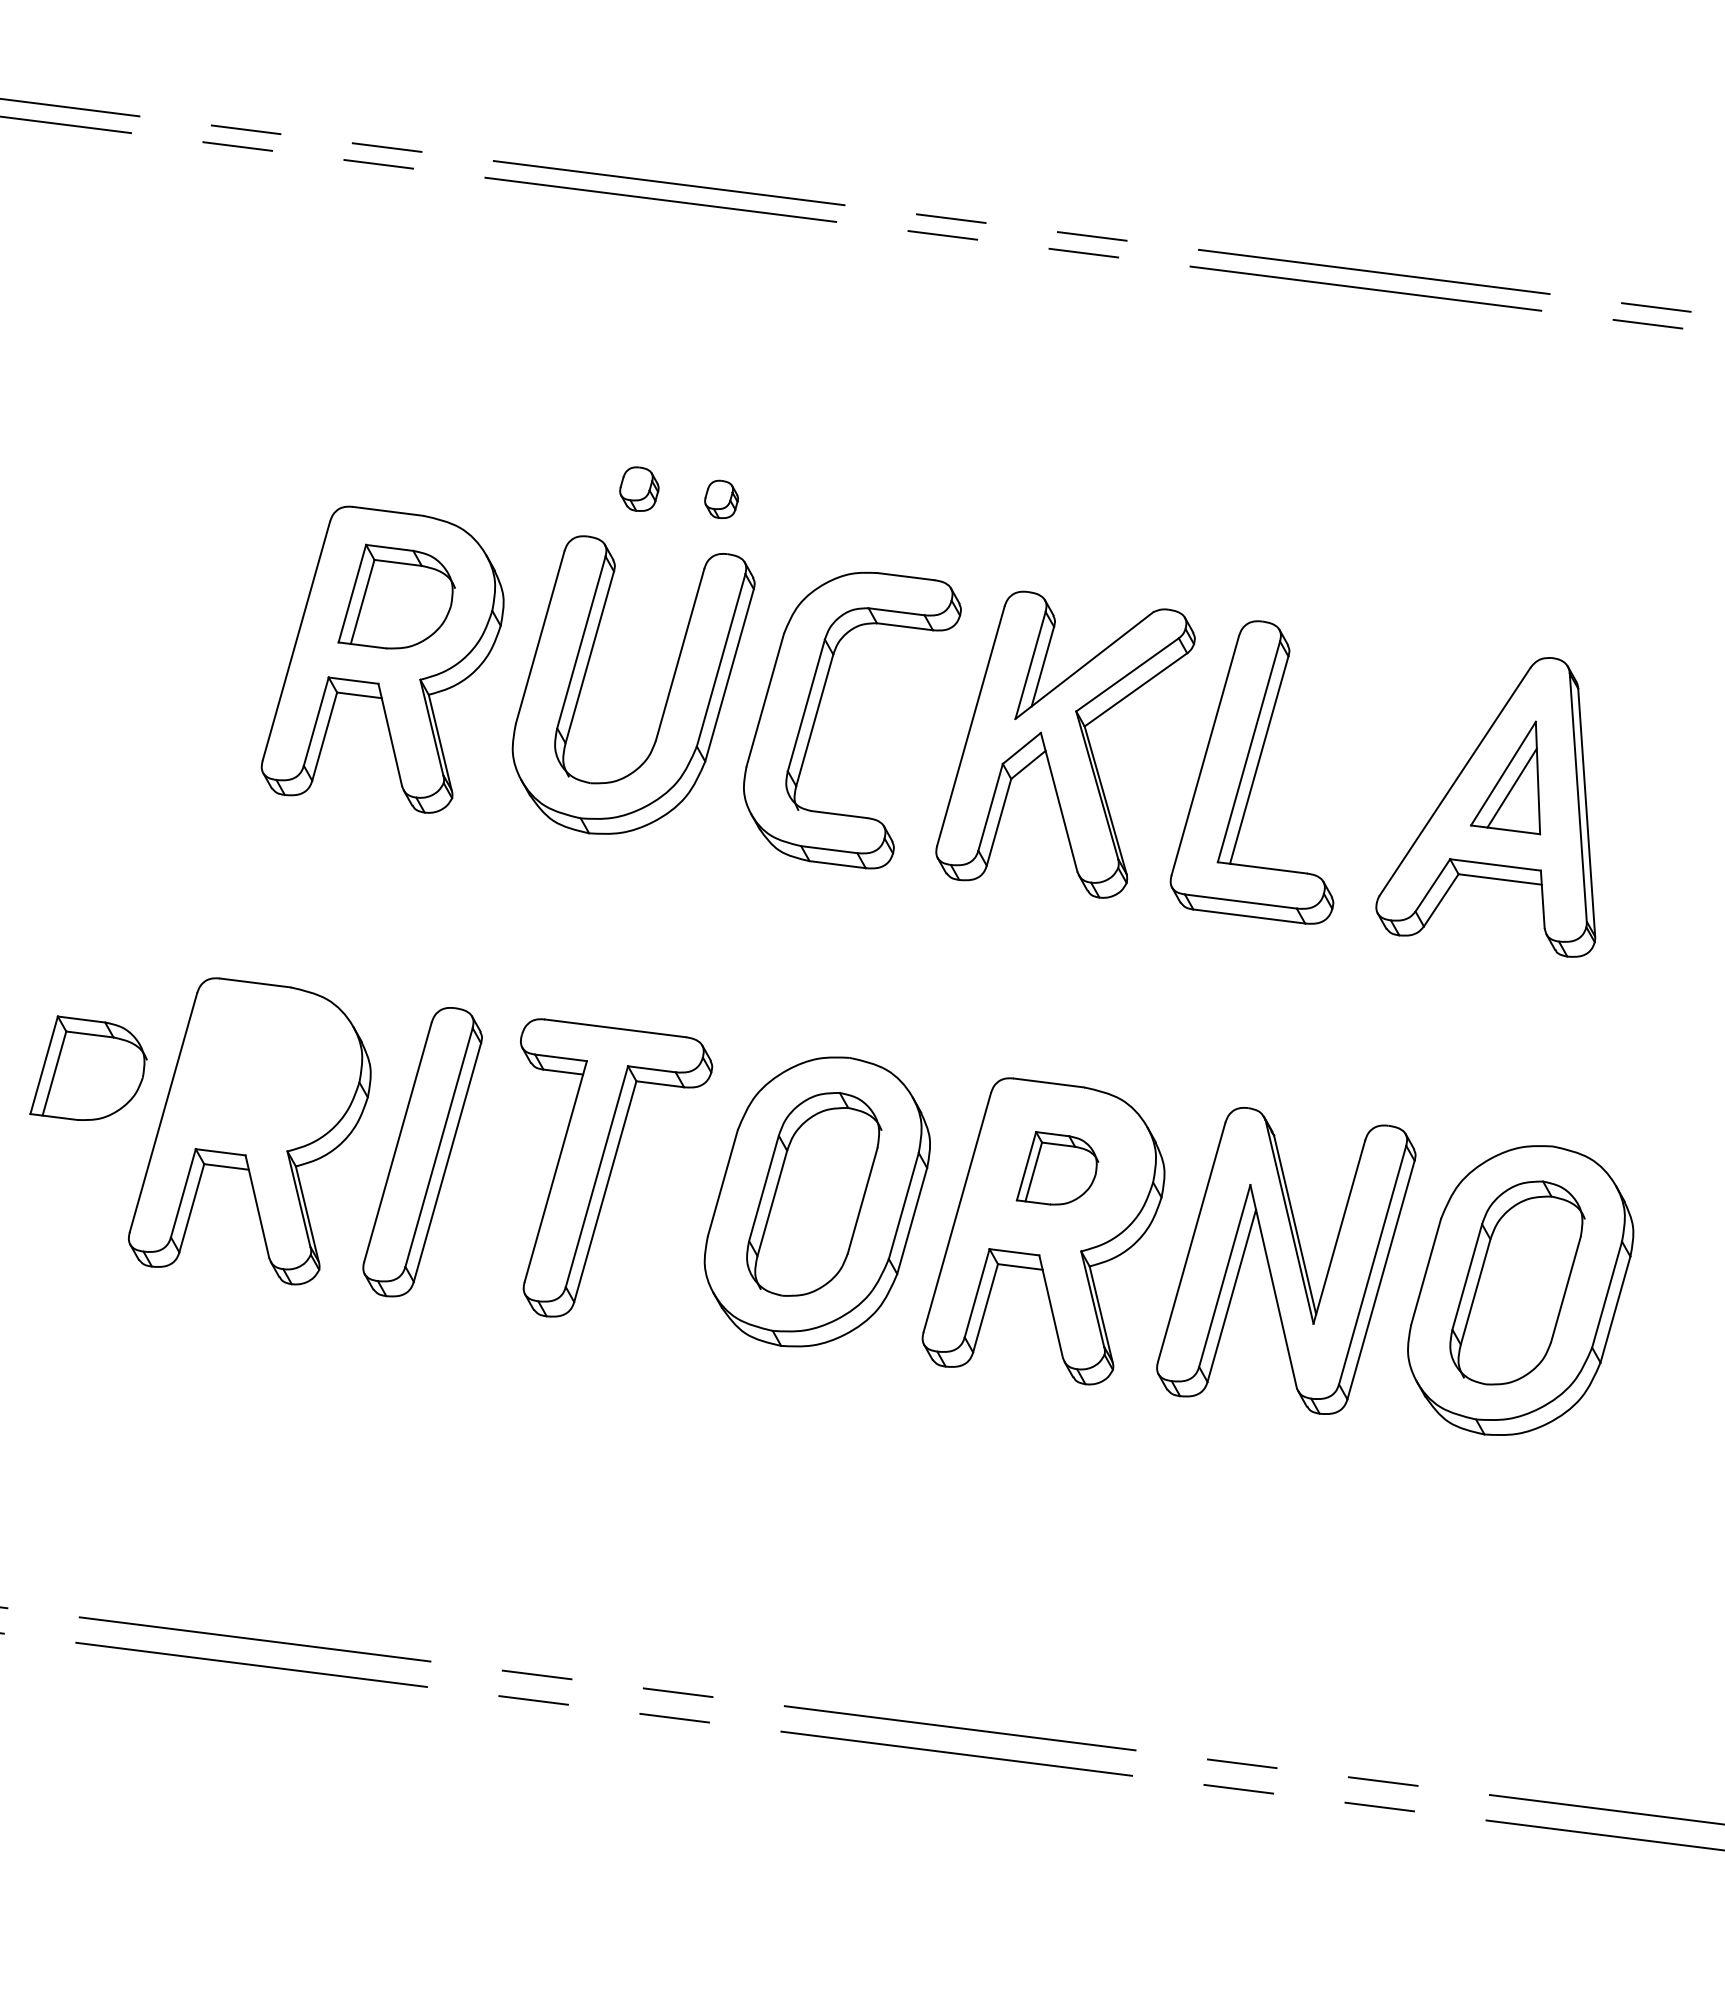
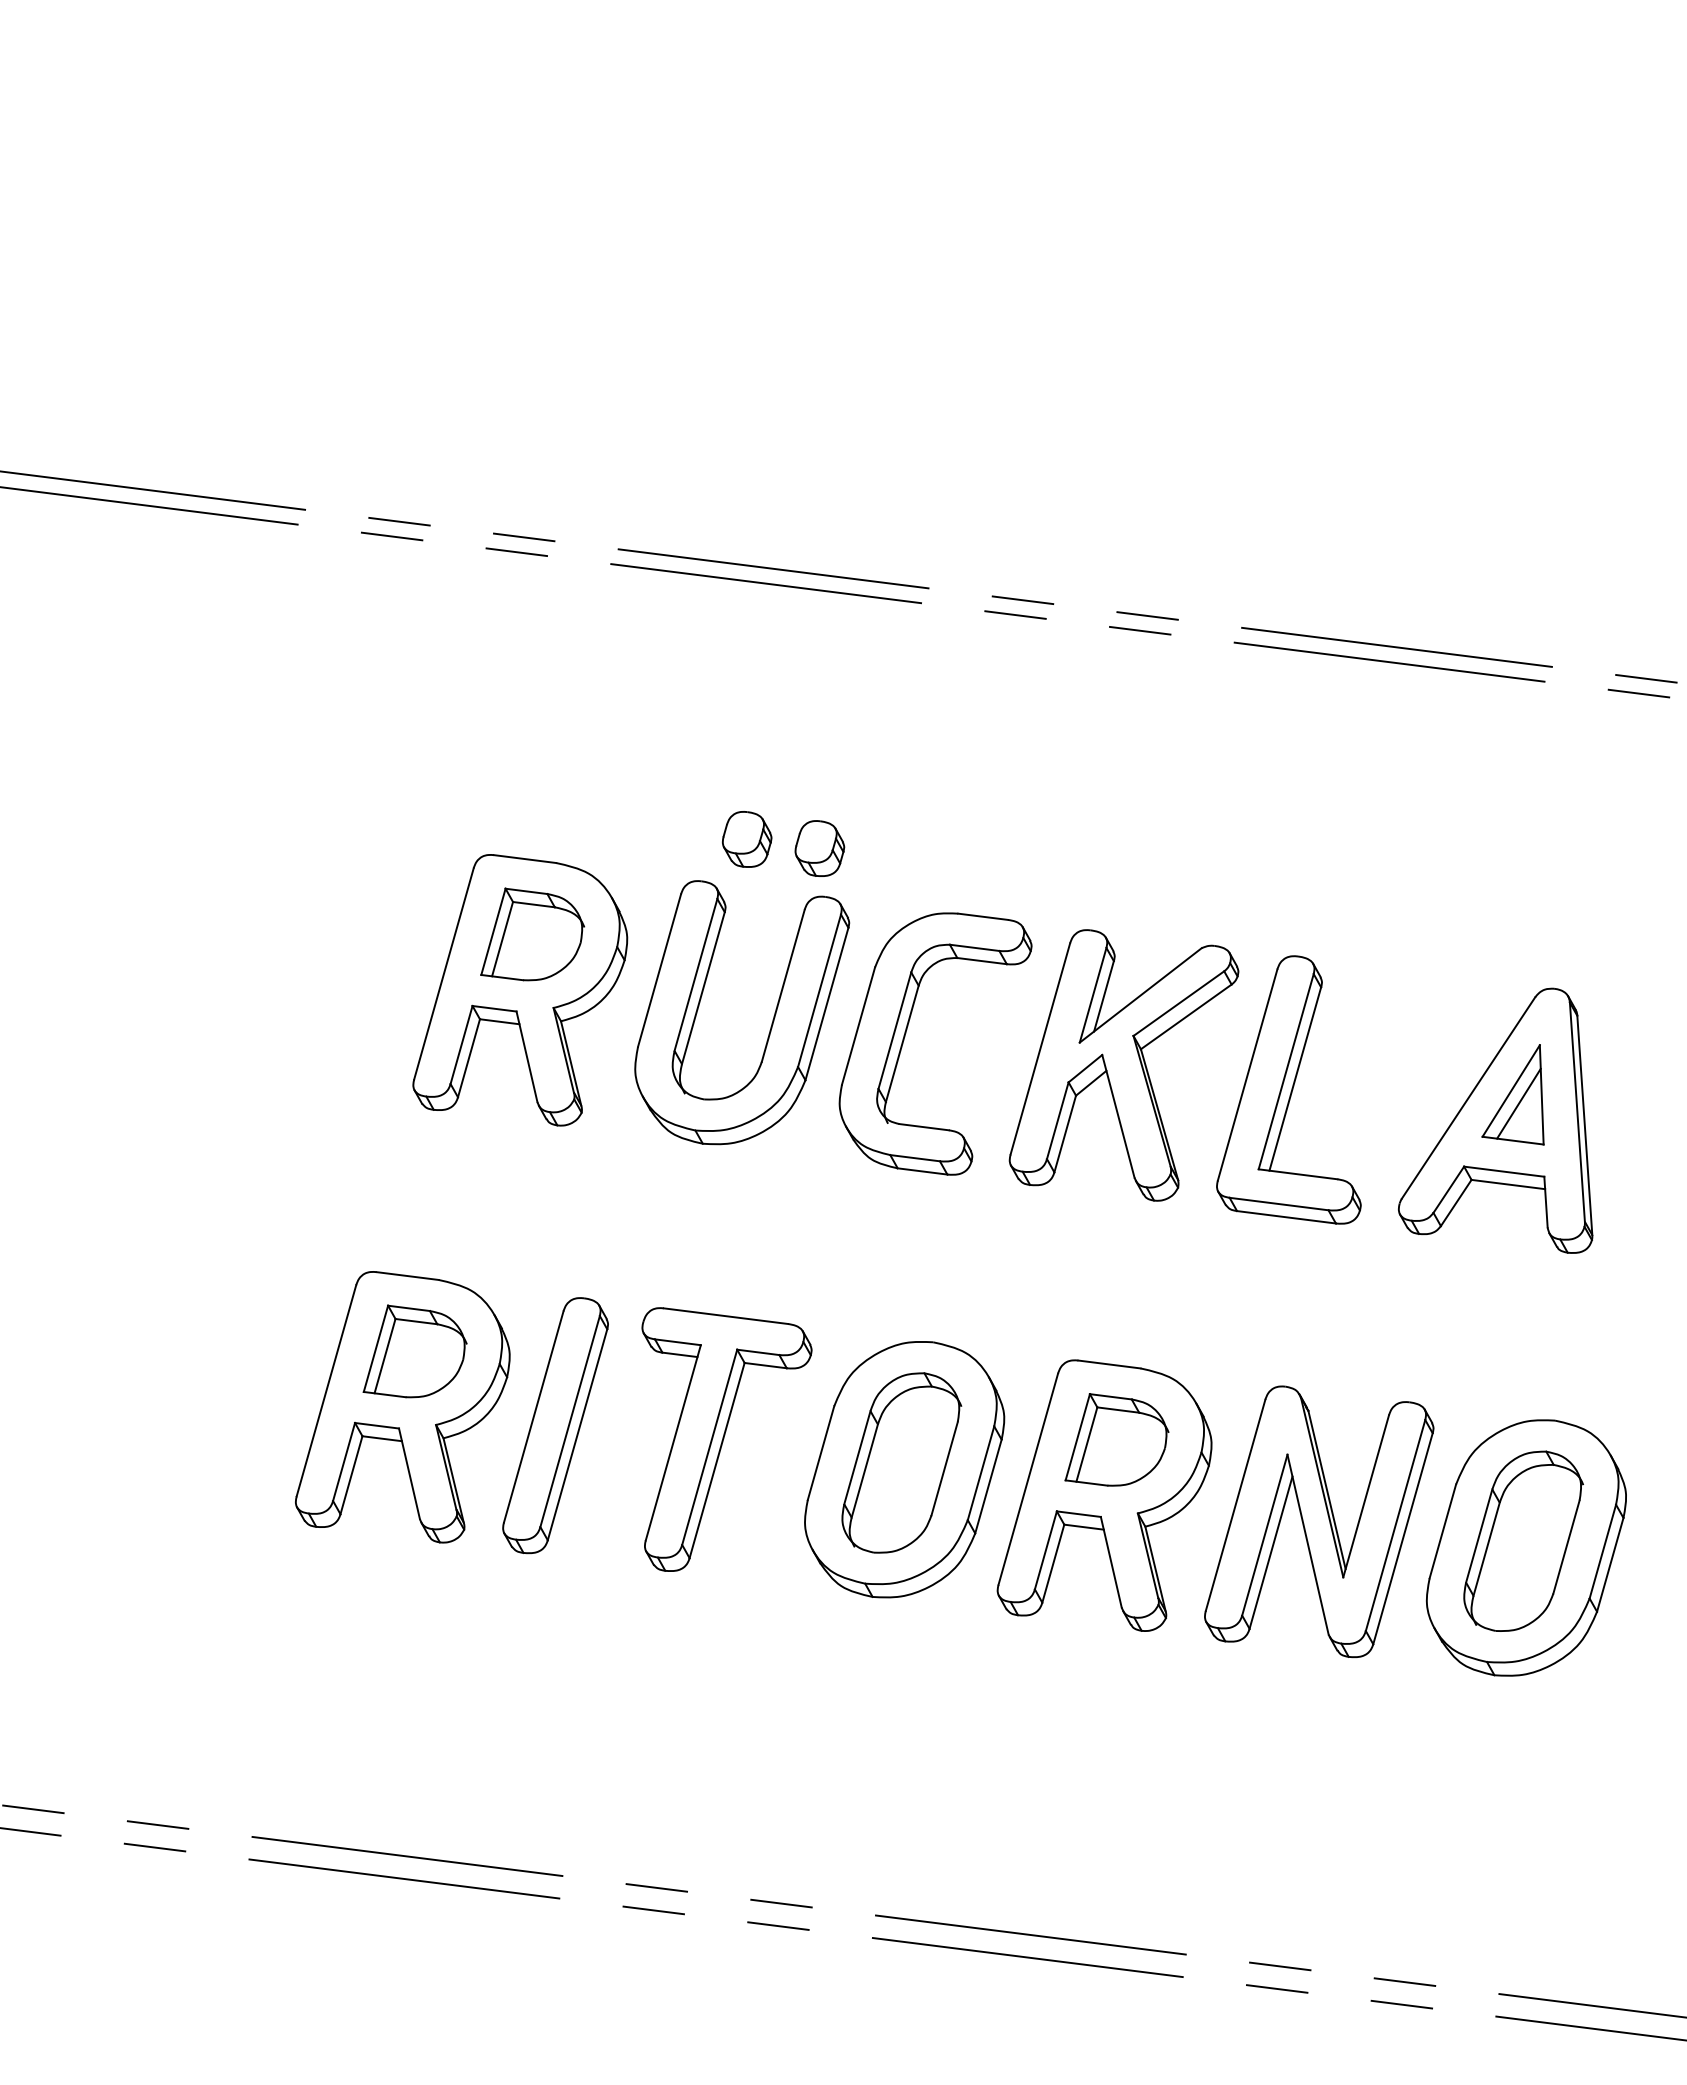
part: (639, 489) -> (747, 839), size x1.43
part: (721, 499) -> (819, 848), size x1.67
part: (87, 1068) -> (414, 1351), moved
part: (1057, 1167) -> (1116, 1439), size x1.43

